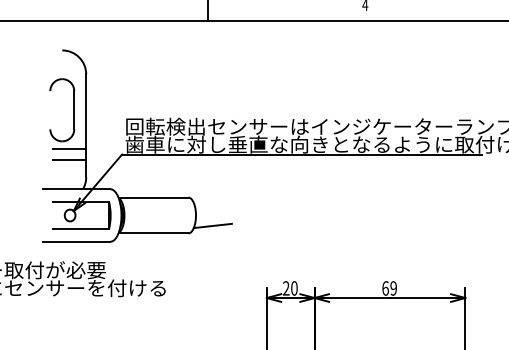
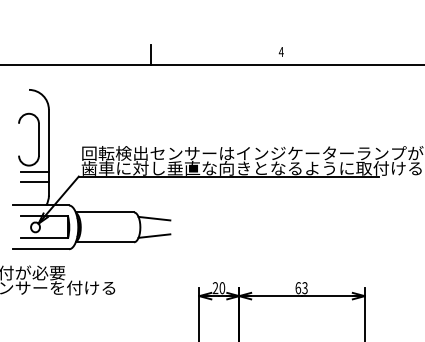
line: (212, 204) -> (154, 218), added
text: (393, 288) -> (304, 288), 69 -> 63

